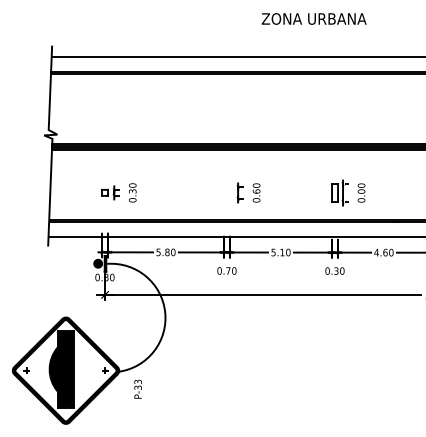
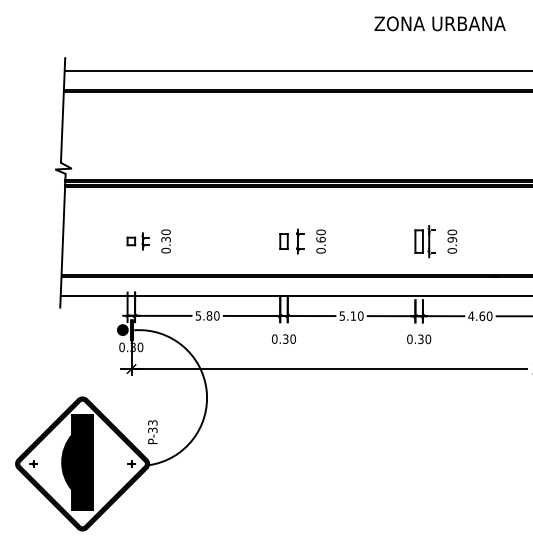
text: (313, 18) -> (439, 23), moved
text: (361, 191) -> (452, 239), 0.00 -> 0.90
part: (226, 192) -> (283, 241), added
text: (228, 270) -> (285, 338), 0.70 -> 0.30
text: (137, 388) -> (152, 431), moved

